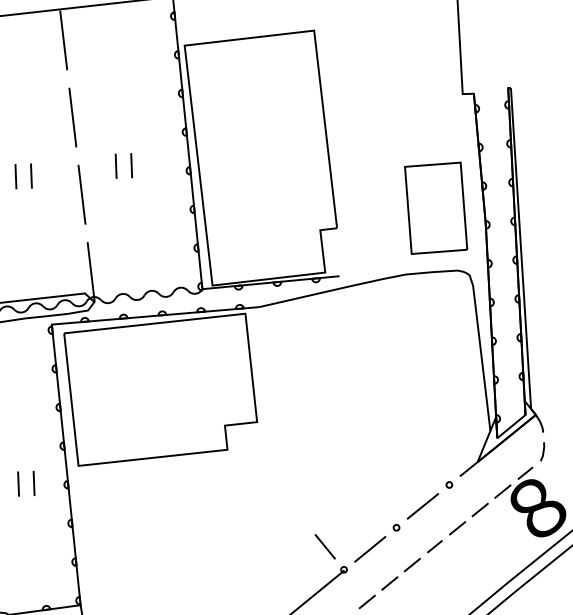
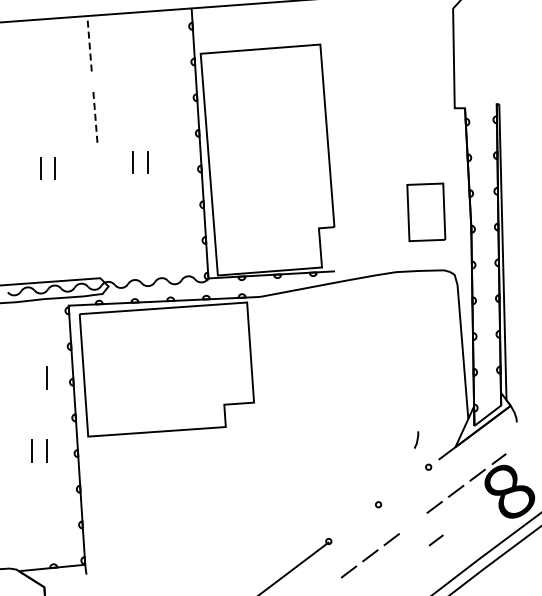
line: (63, 40) -> (89, 44), solid -> dashed
line: (73, 118) -> (95, 116), solid -> dashed
line: (81, 194) -> (100, 187), removed
part: (436, 208) -> (426, 212), size x0.7
line: (90, 271) -> (106, 258), removed
line: (30, 403) -> (46, 377), added
line: (542, 451) -> (416, 439), moved
line: (422, 505) -> (403, 485), removed
line: (324, 546) -> (311, 519), removed
line: (434, 546) -> (435, 540), moved
line: (370, 549) -> (353, 523), removed

